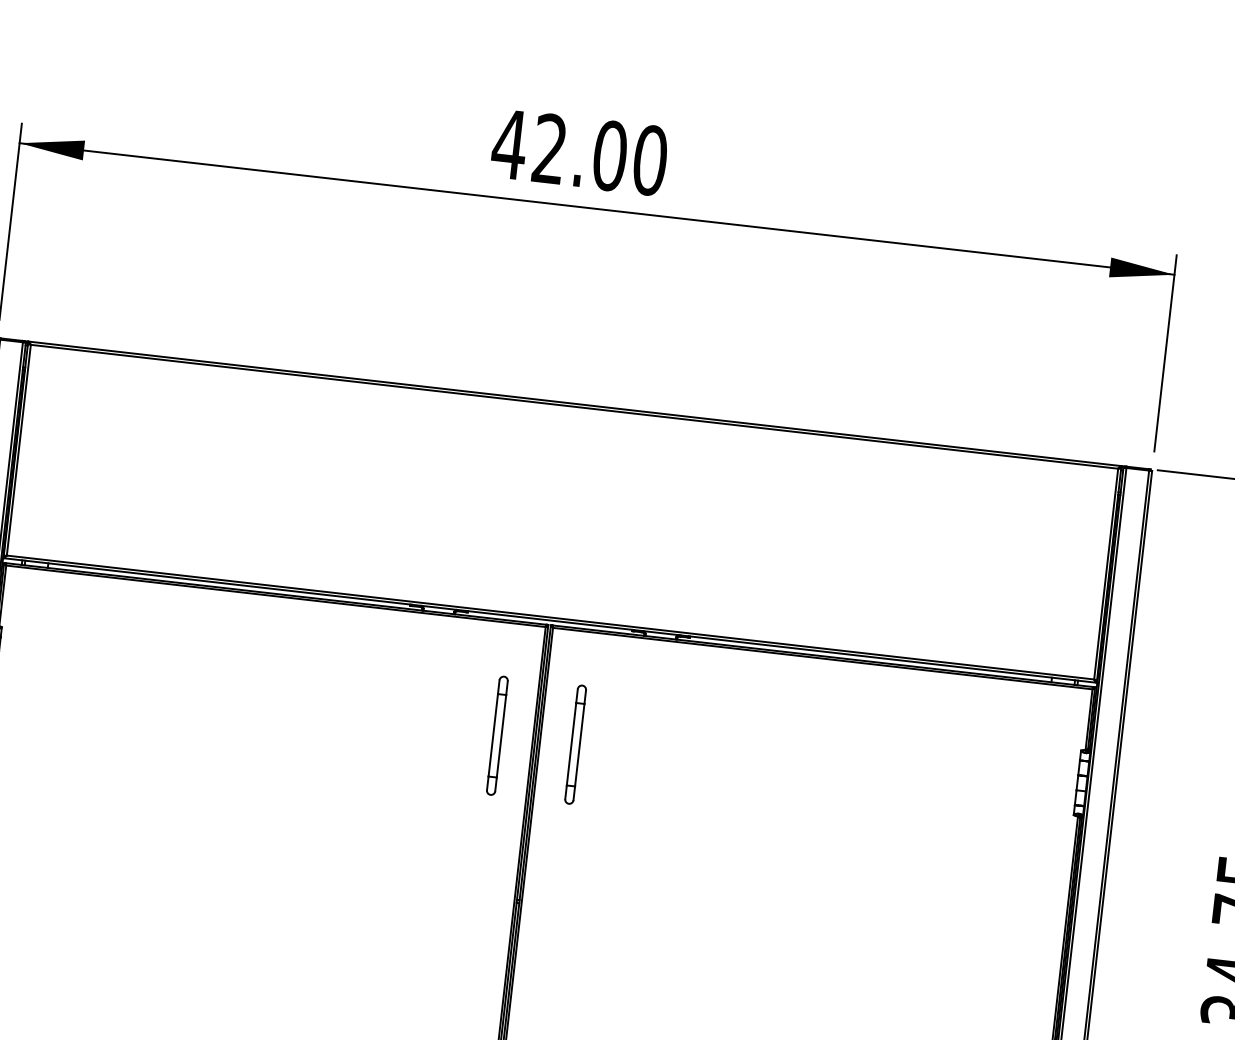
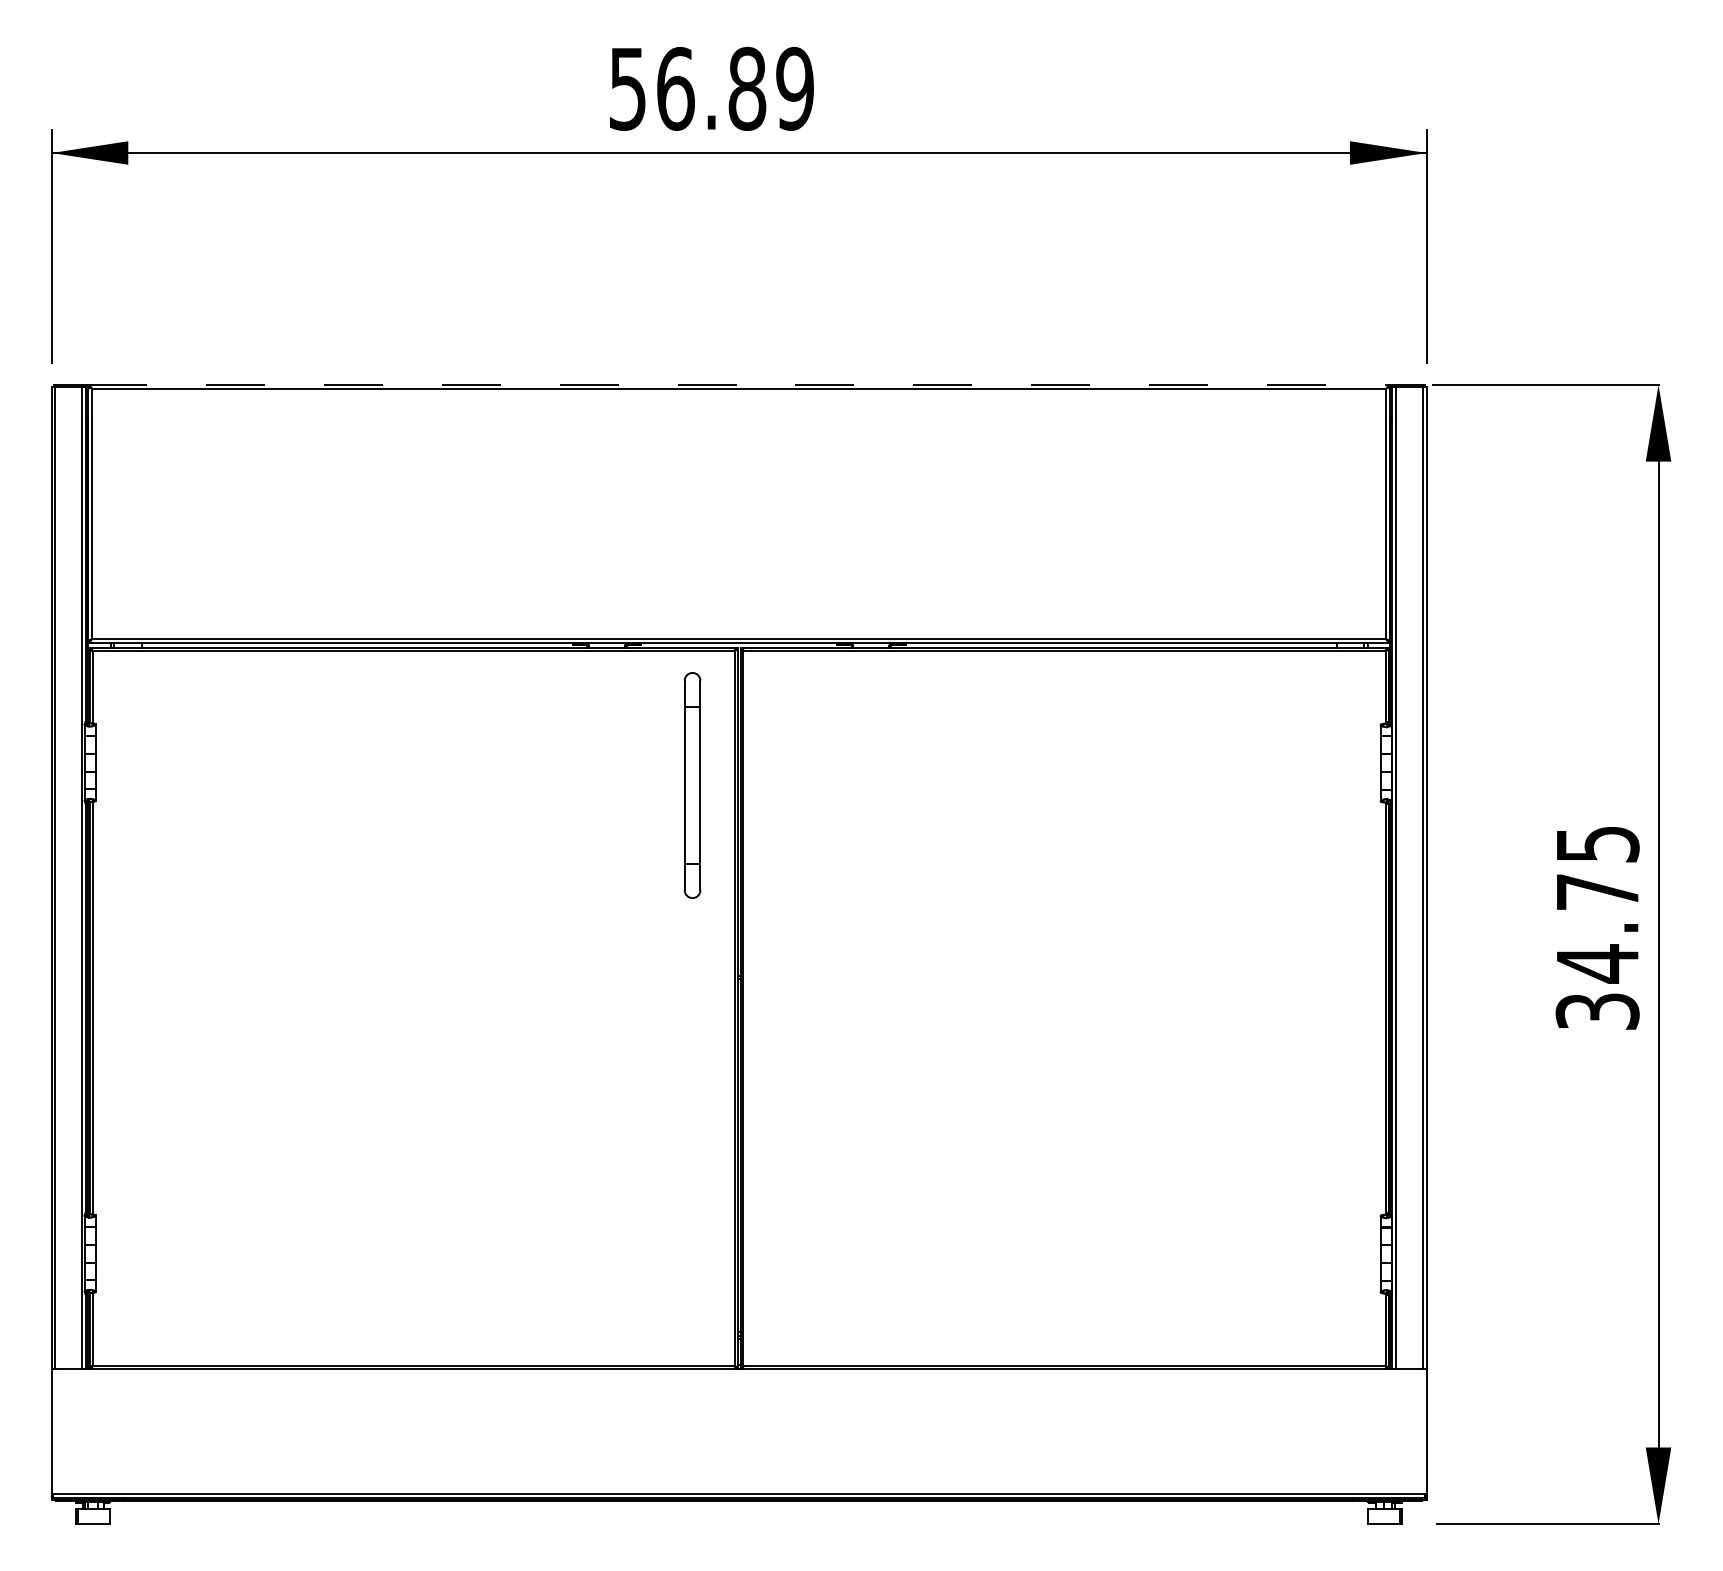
text: (579, 152) -> (710, 88), 42.00 -> 56.89
line: (575, 403) -> (739, 384), solid -> dashed
part: (497, 735) -> (692, 785), size x1.6
part: (575, 744) -> (785, 785), removed

